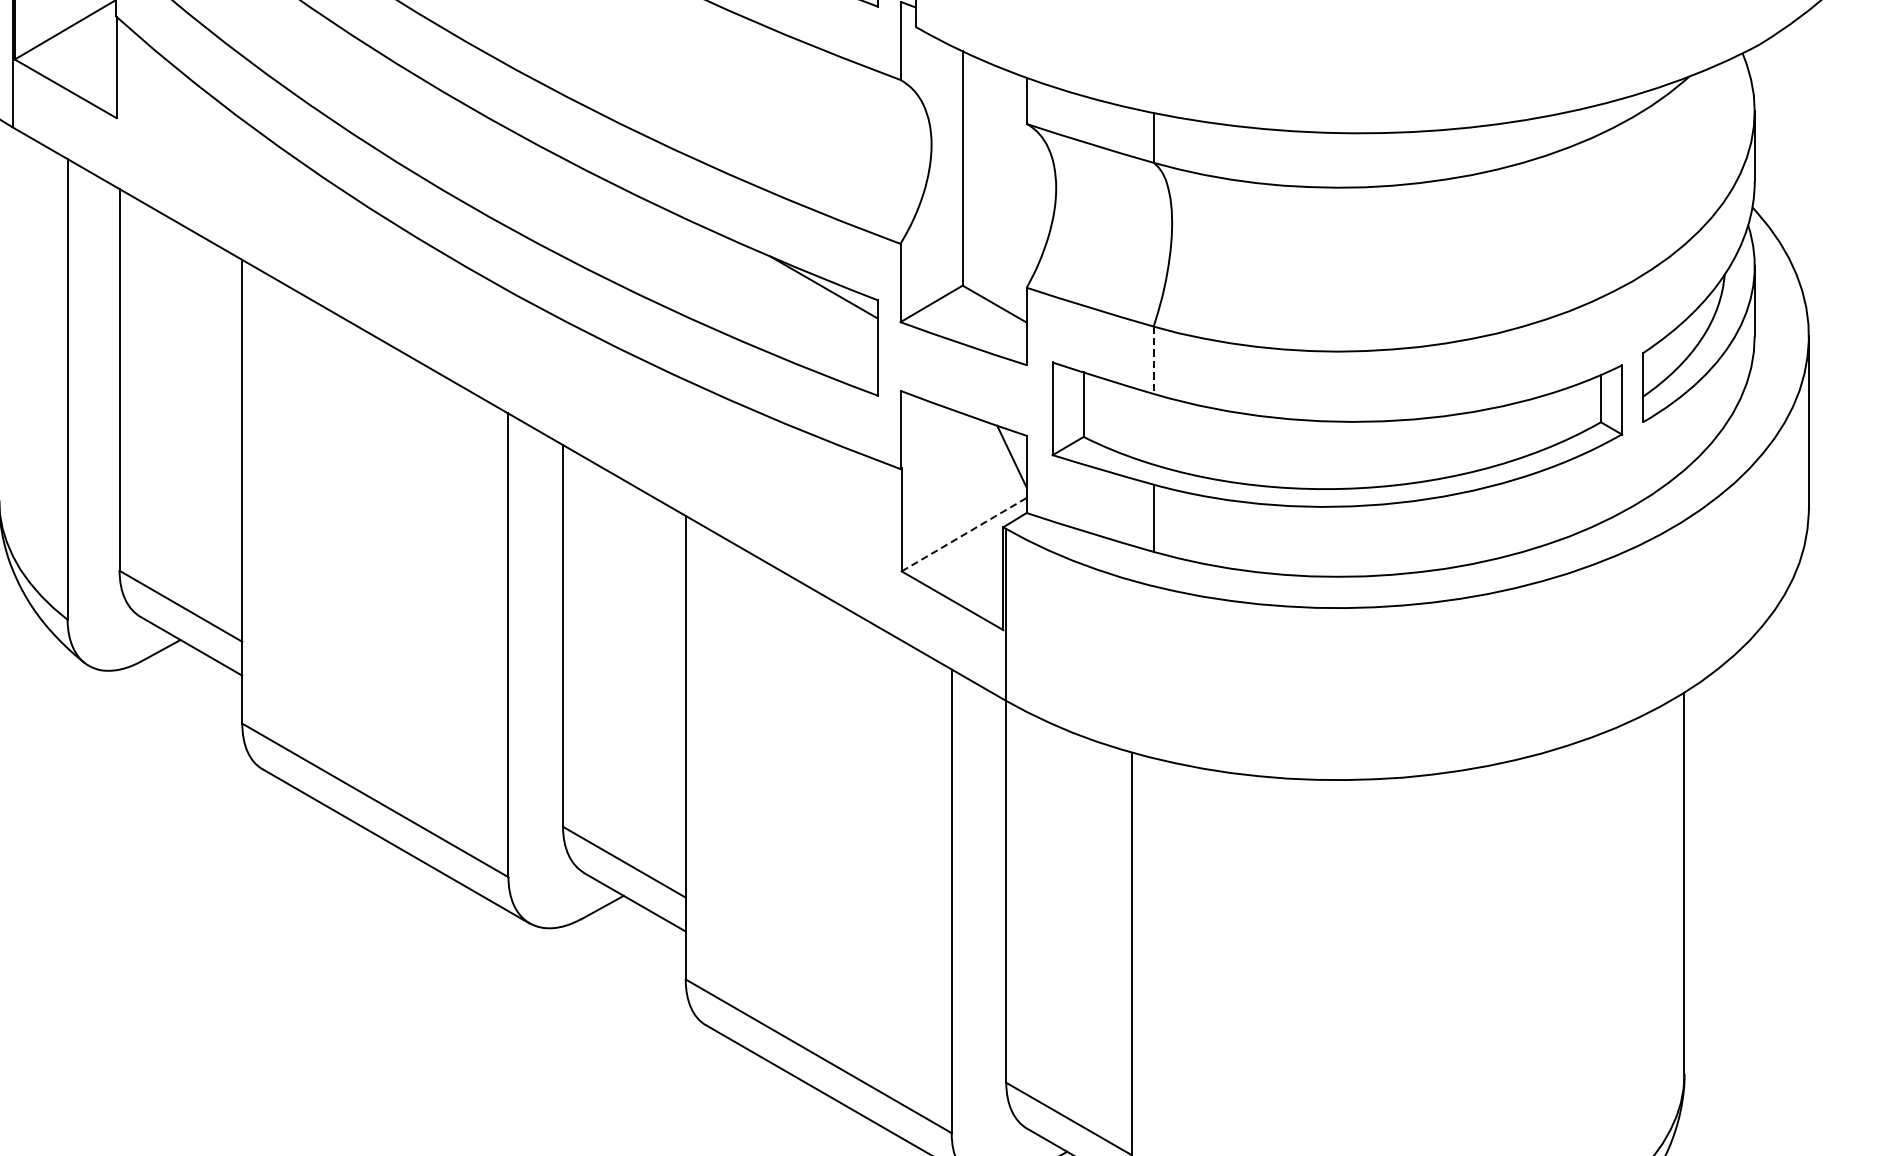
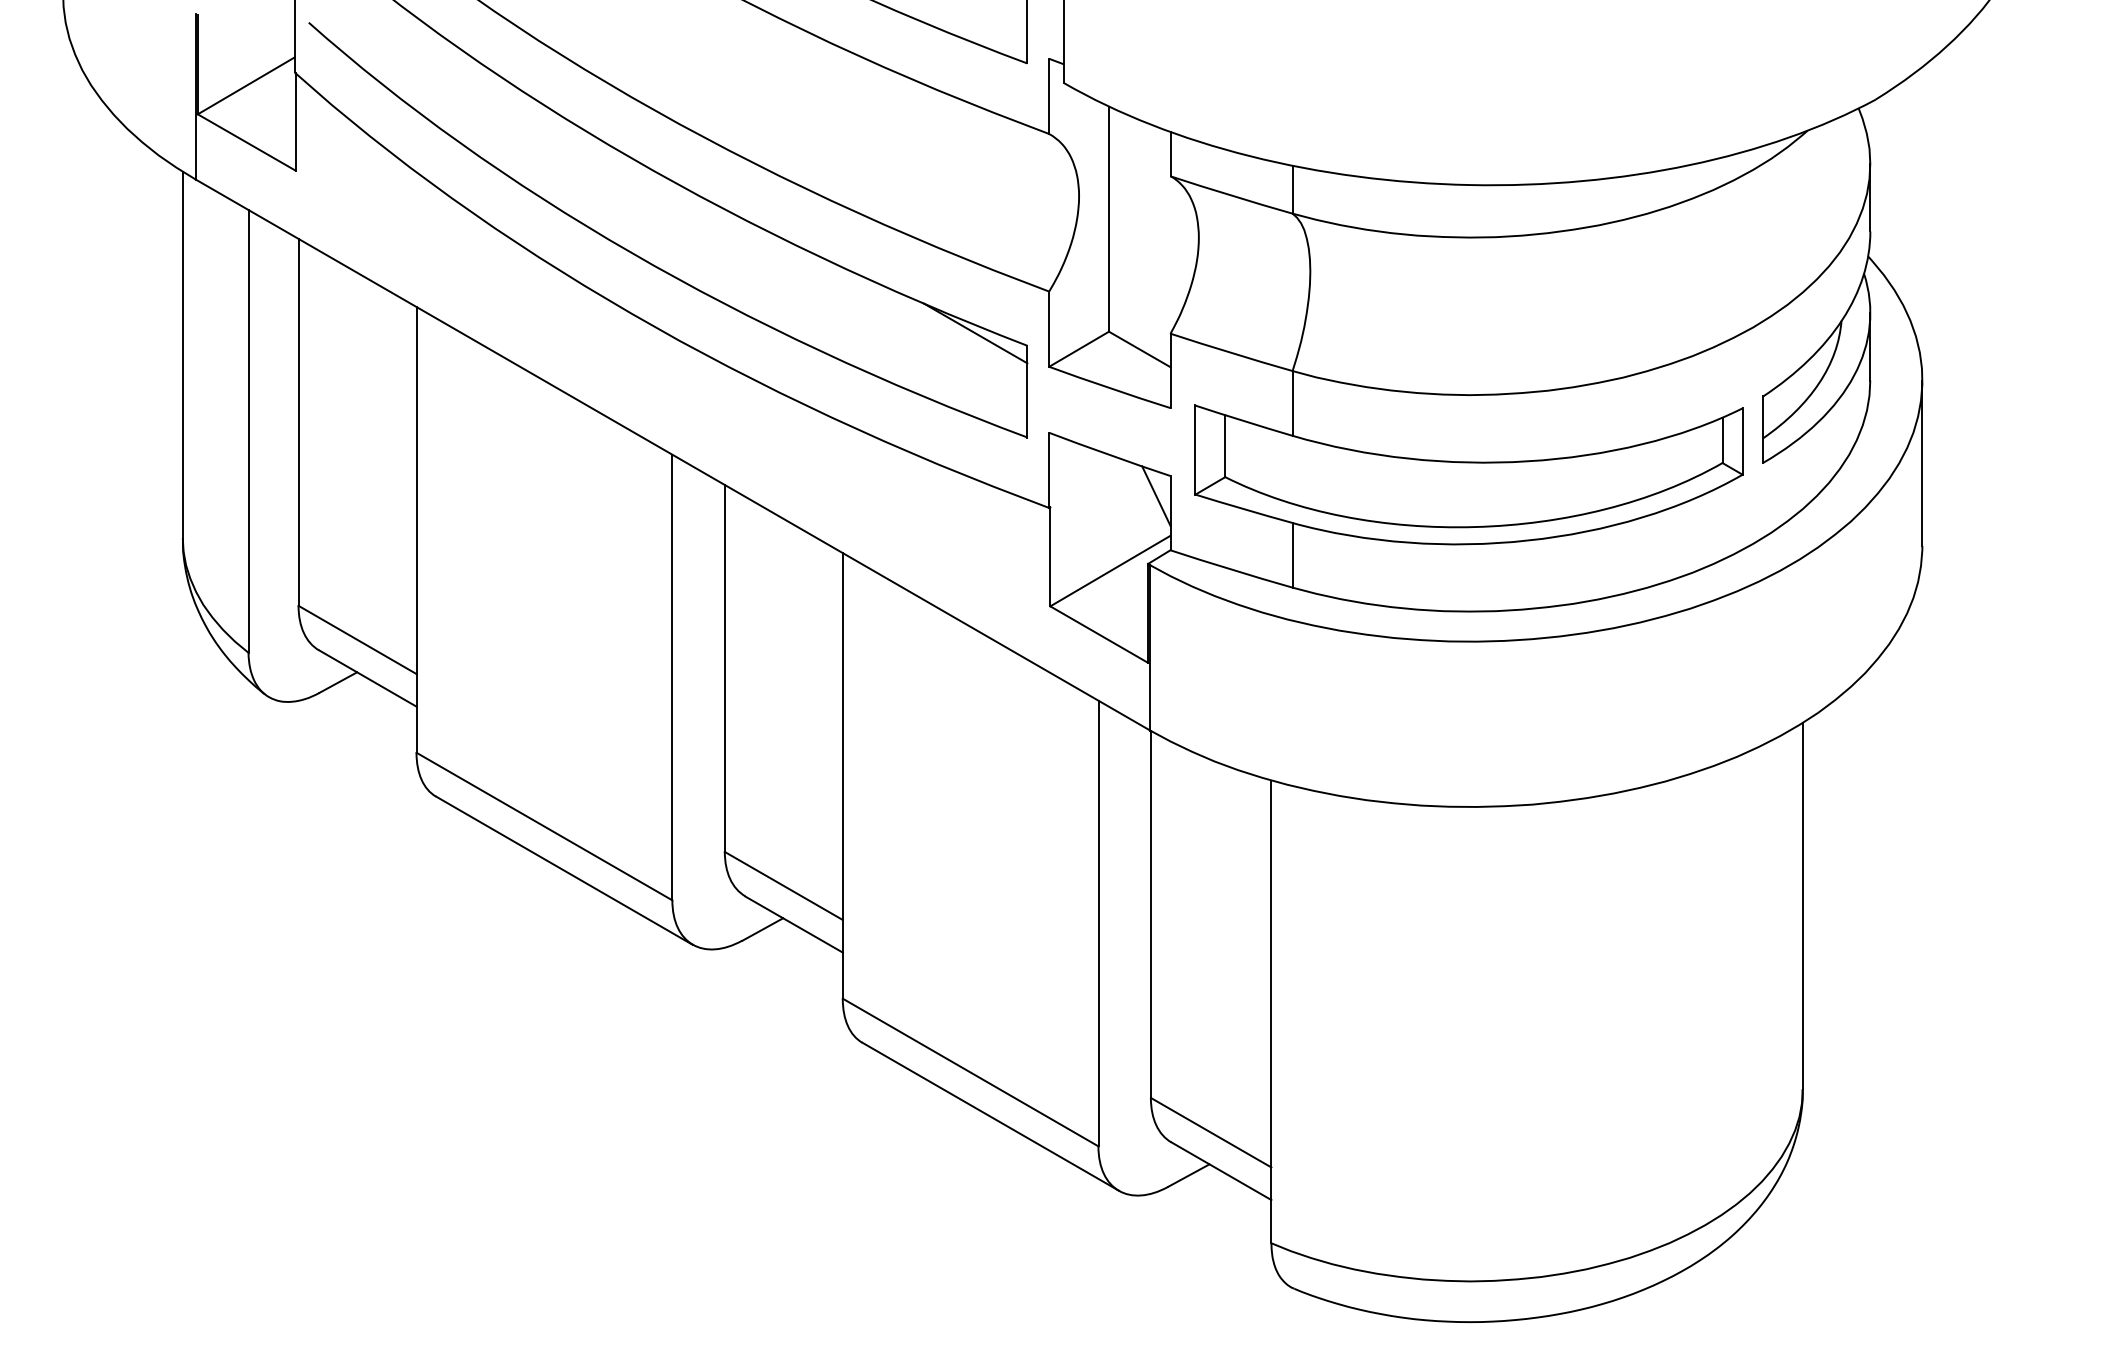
line: (1153, 360) -> (1292, 403), dashed -> solid
line: (964, 535) -> (1110, 571), dashed -> solid

